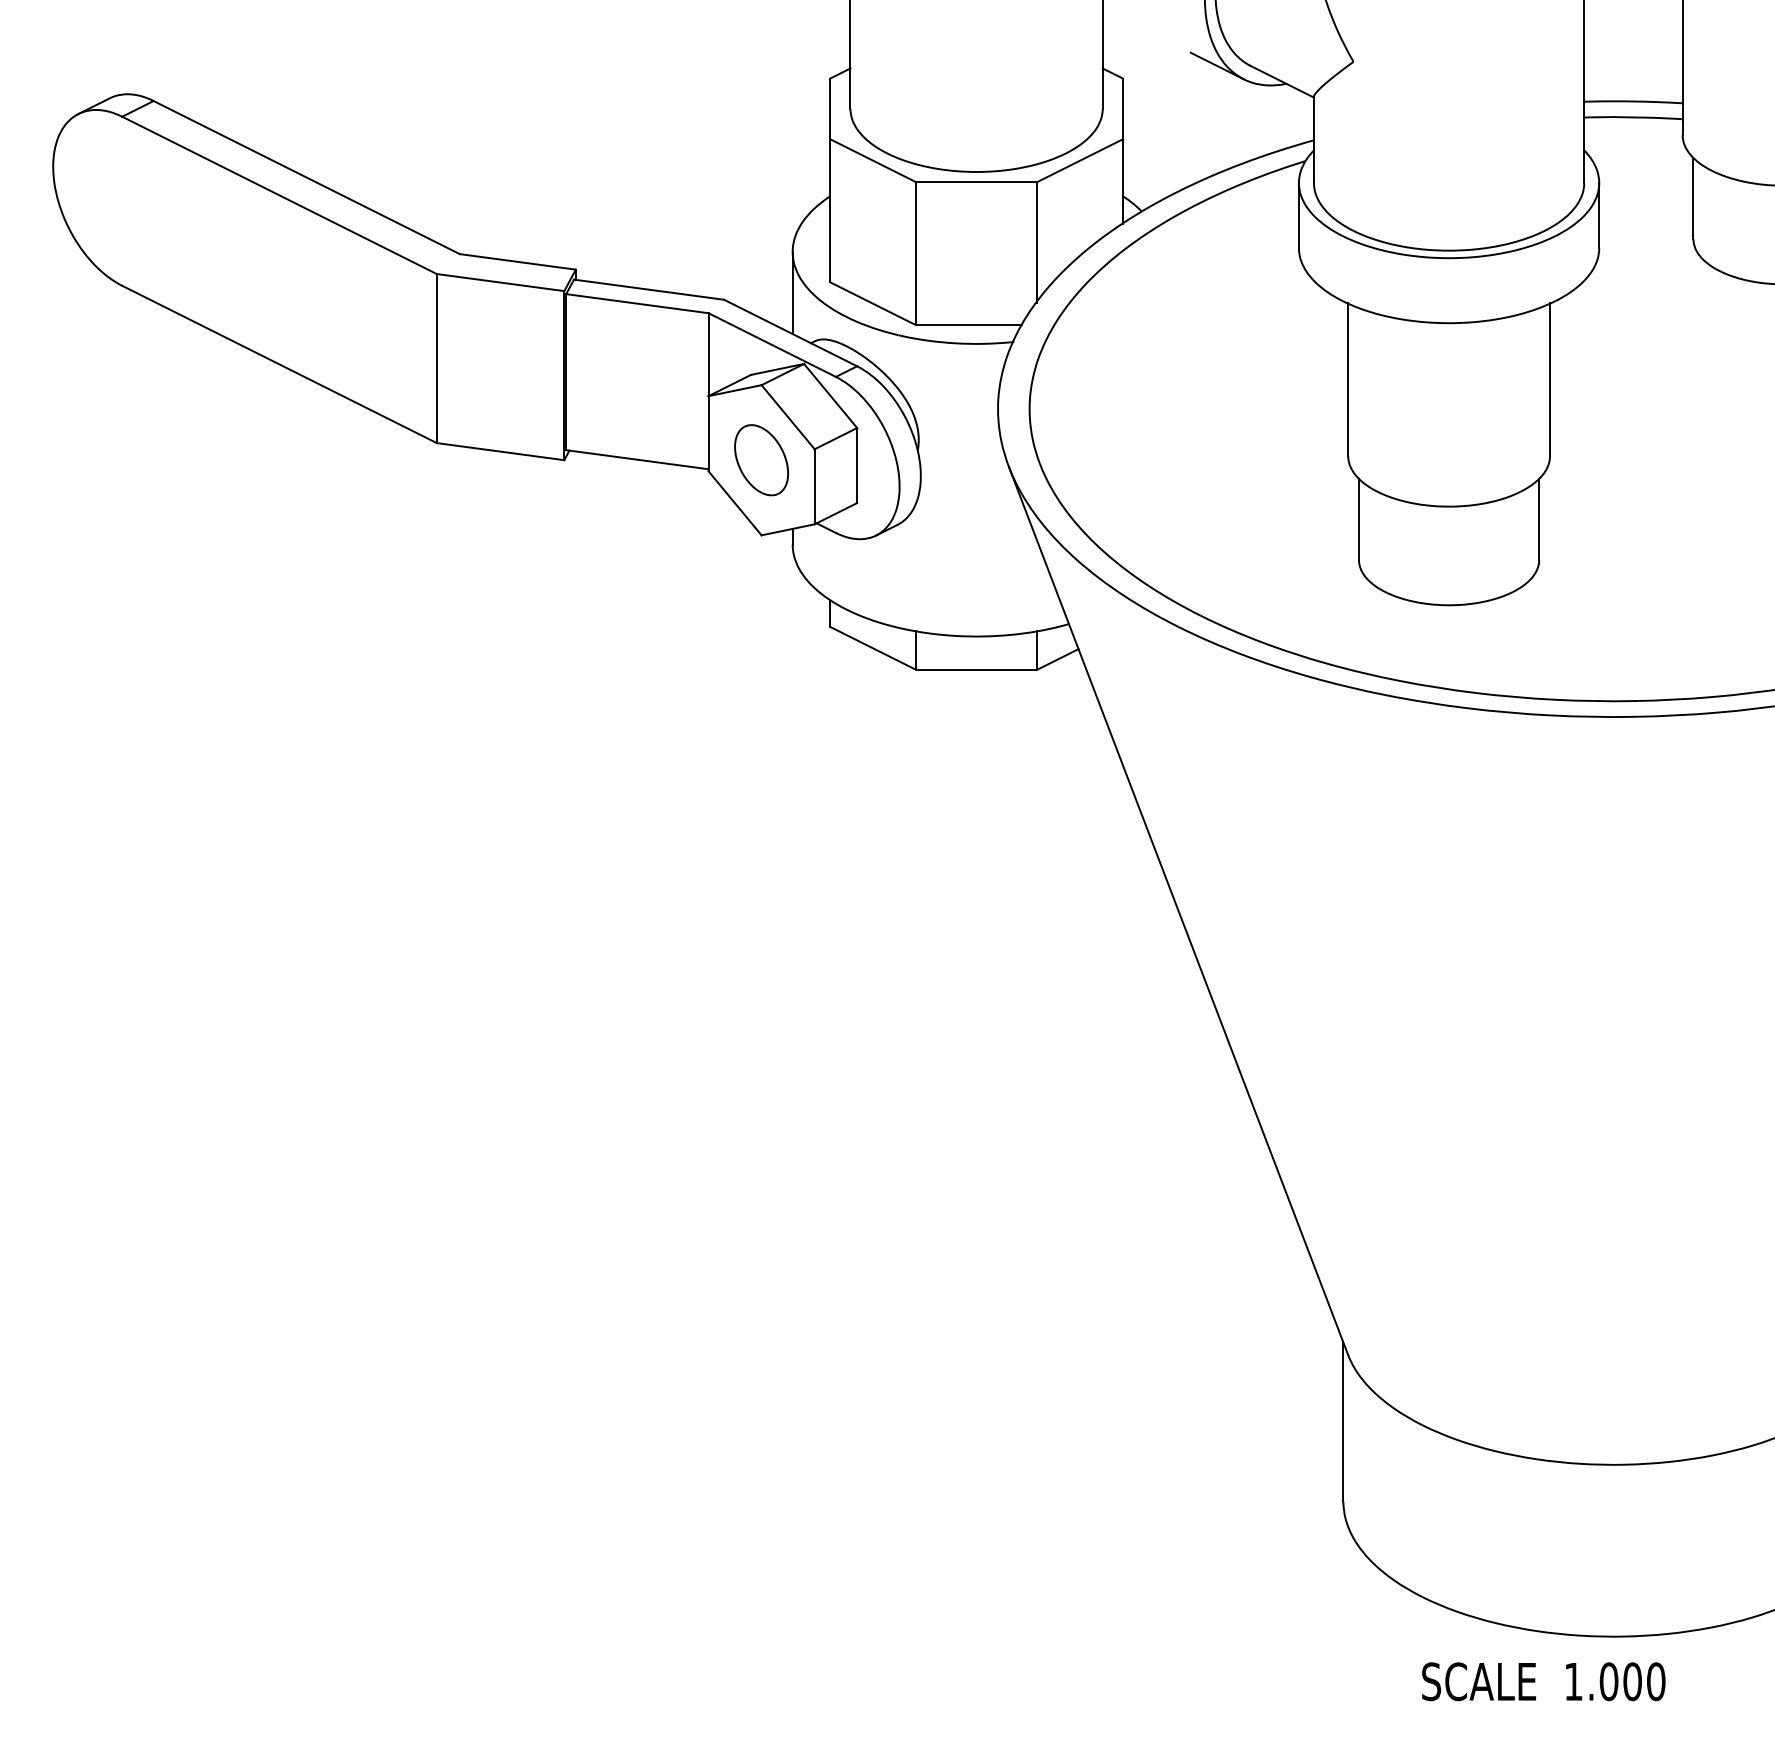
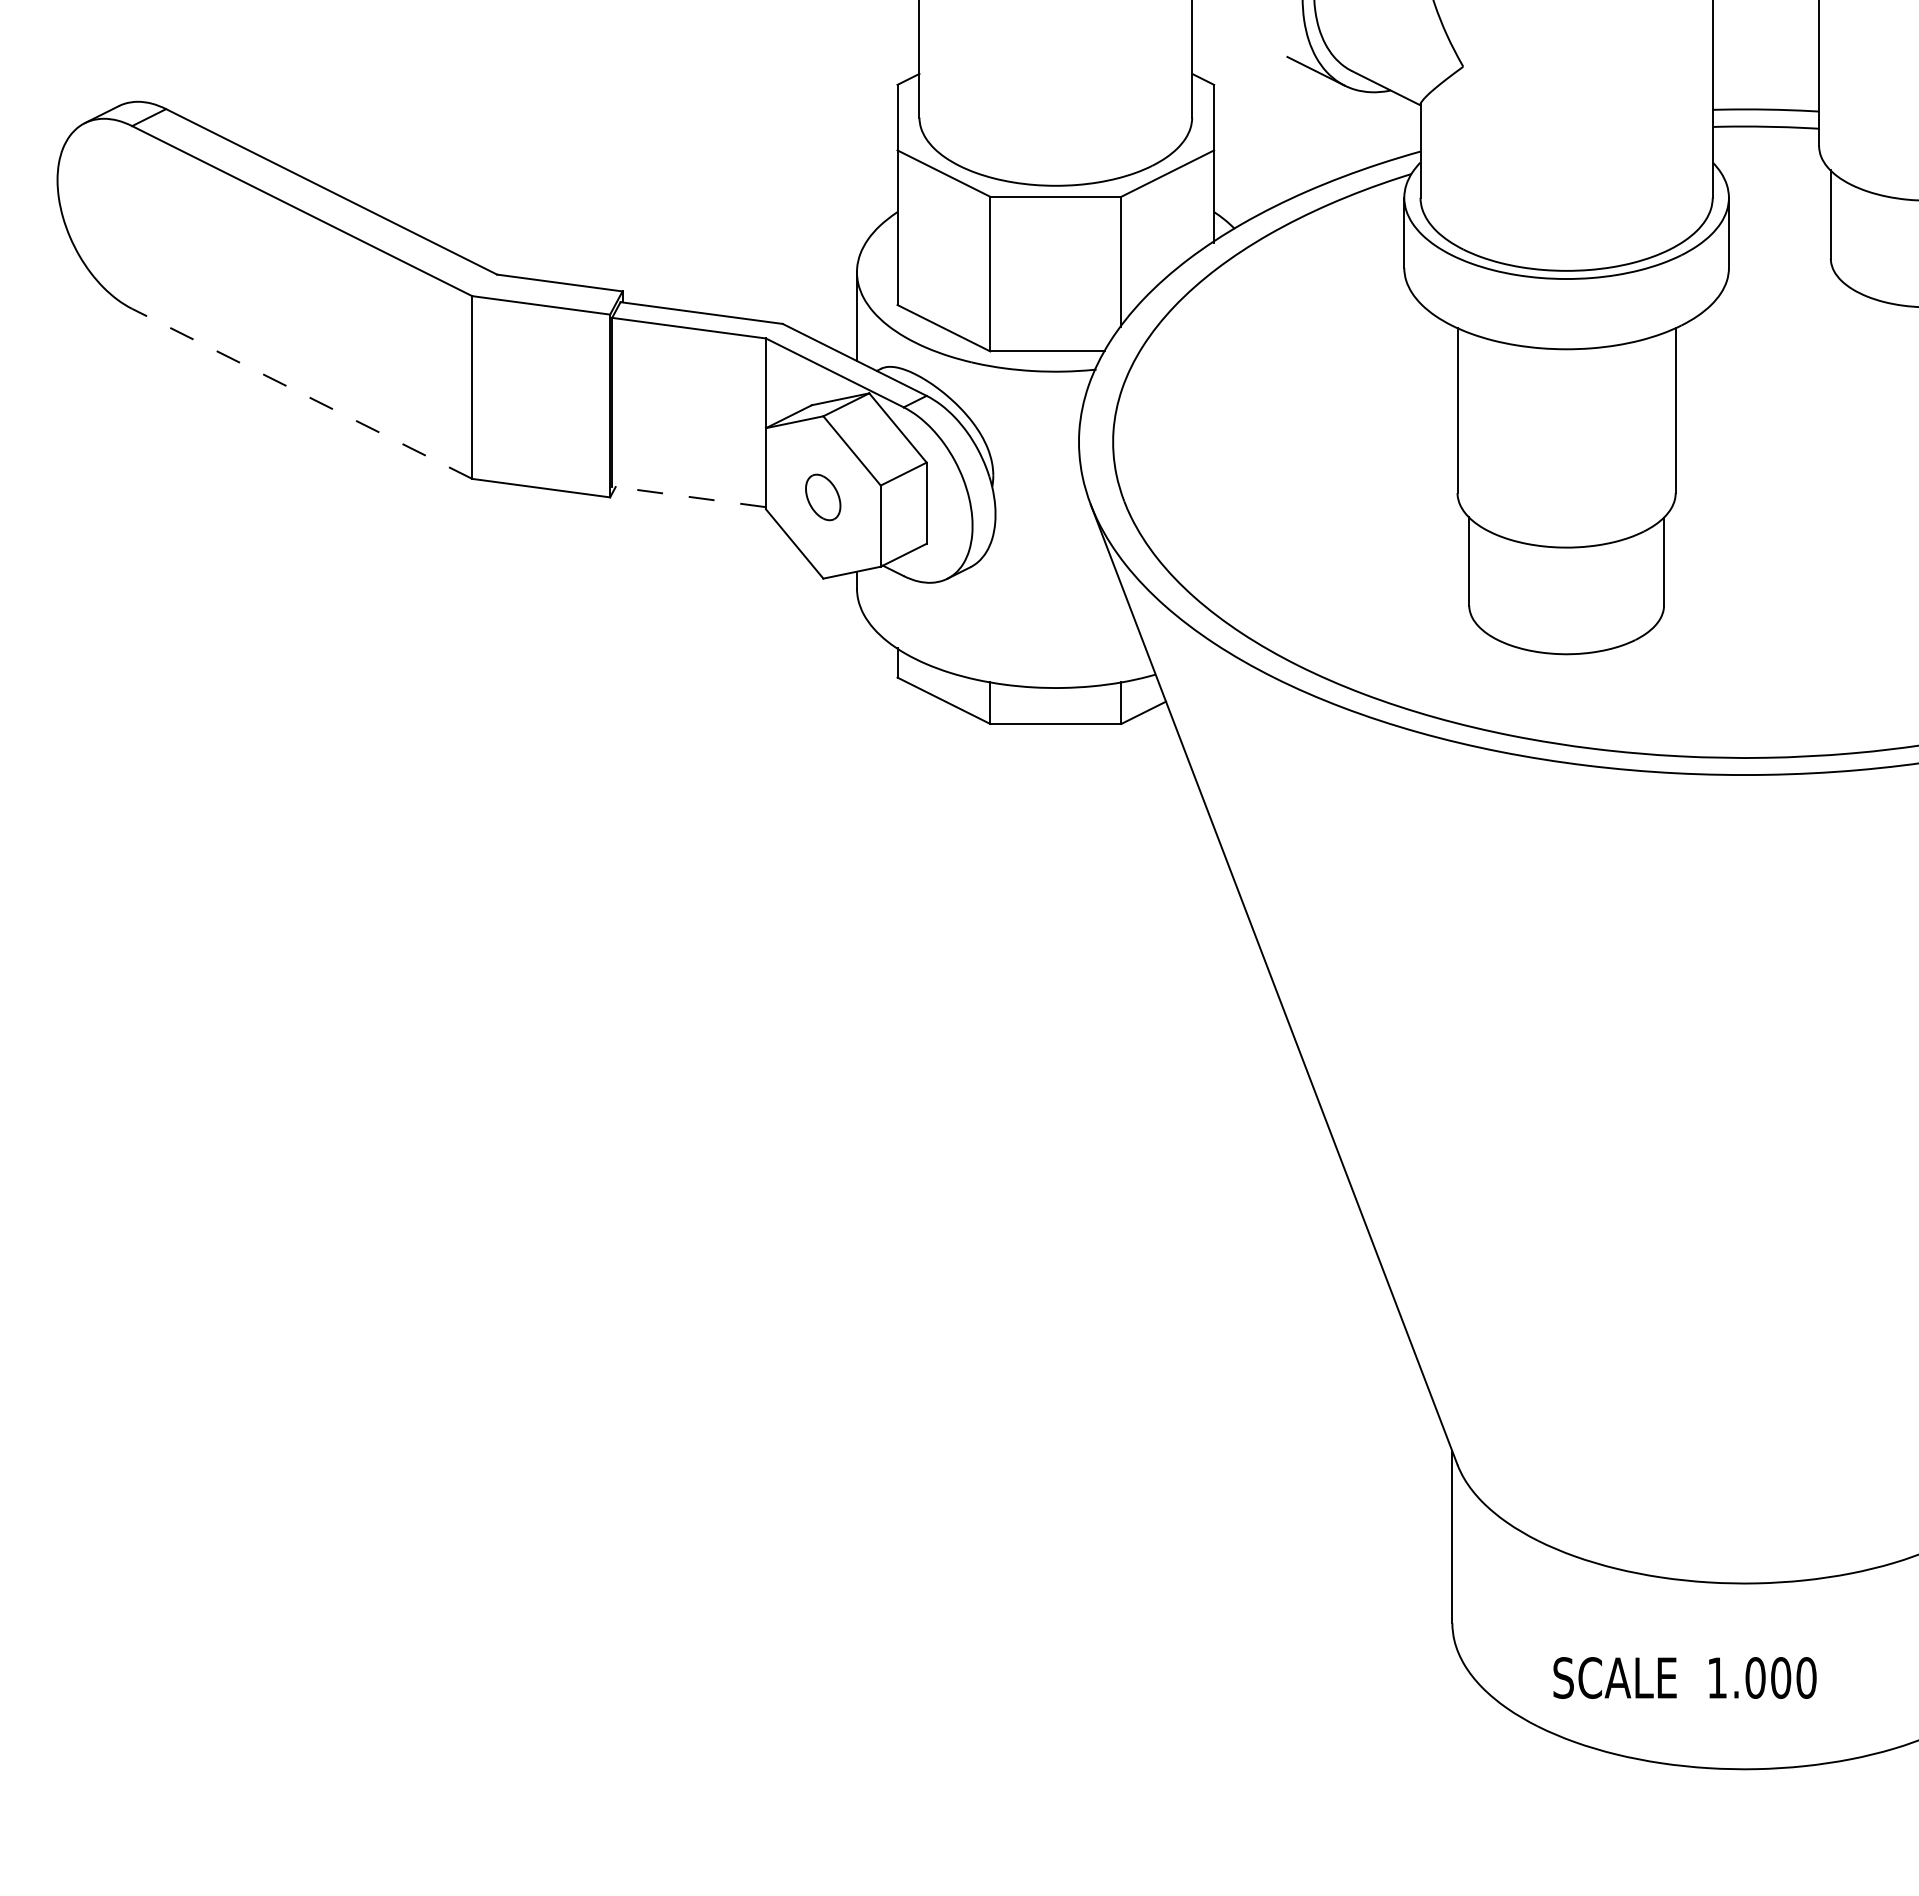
line: (278, 364) -> (301, 393), solid -> dashed
line: (637, 459) -> (689, 496), solid -> dashed
part: (760, 460) -> (822, 497), size x0.6
text: (1543, 1681) -> (1684, 1677), moved

